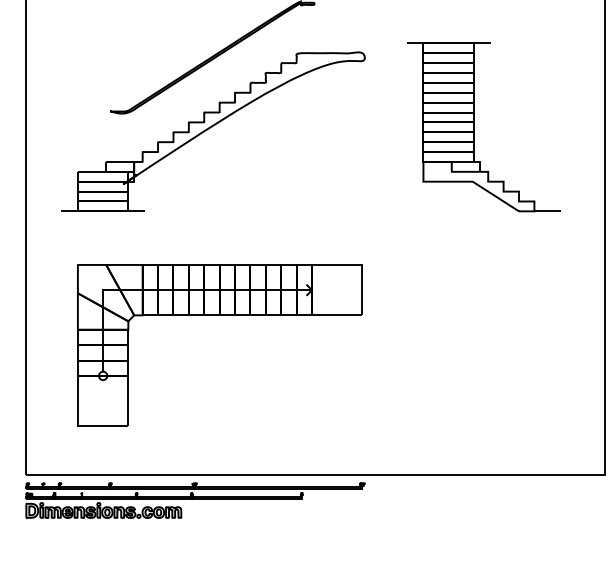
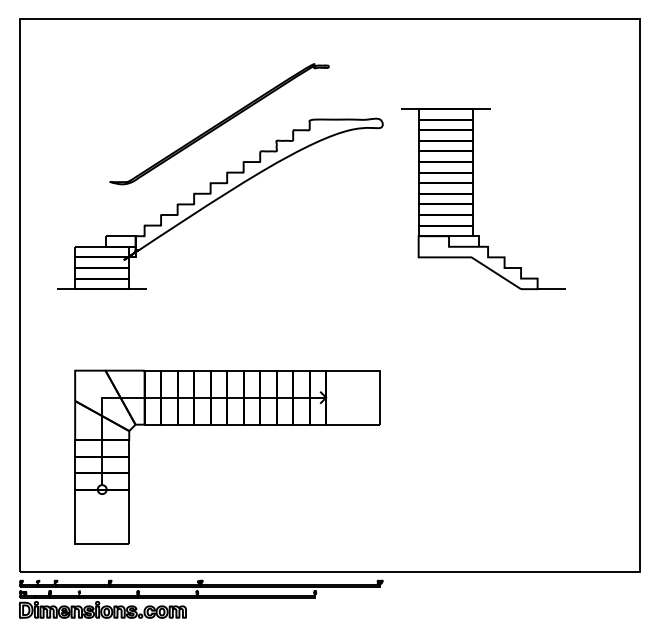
part: (474, 127) -> (473, 199), moved
part: (219, 316) -> (227, 425), moved

